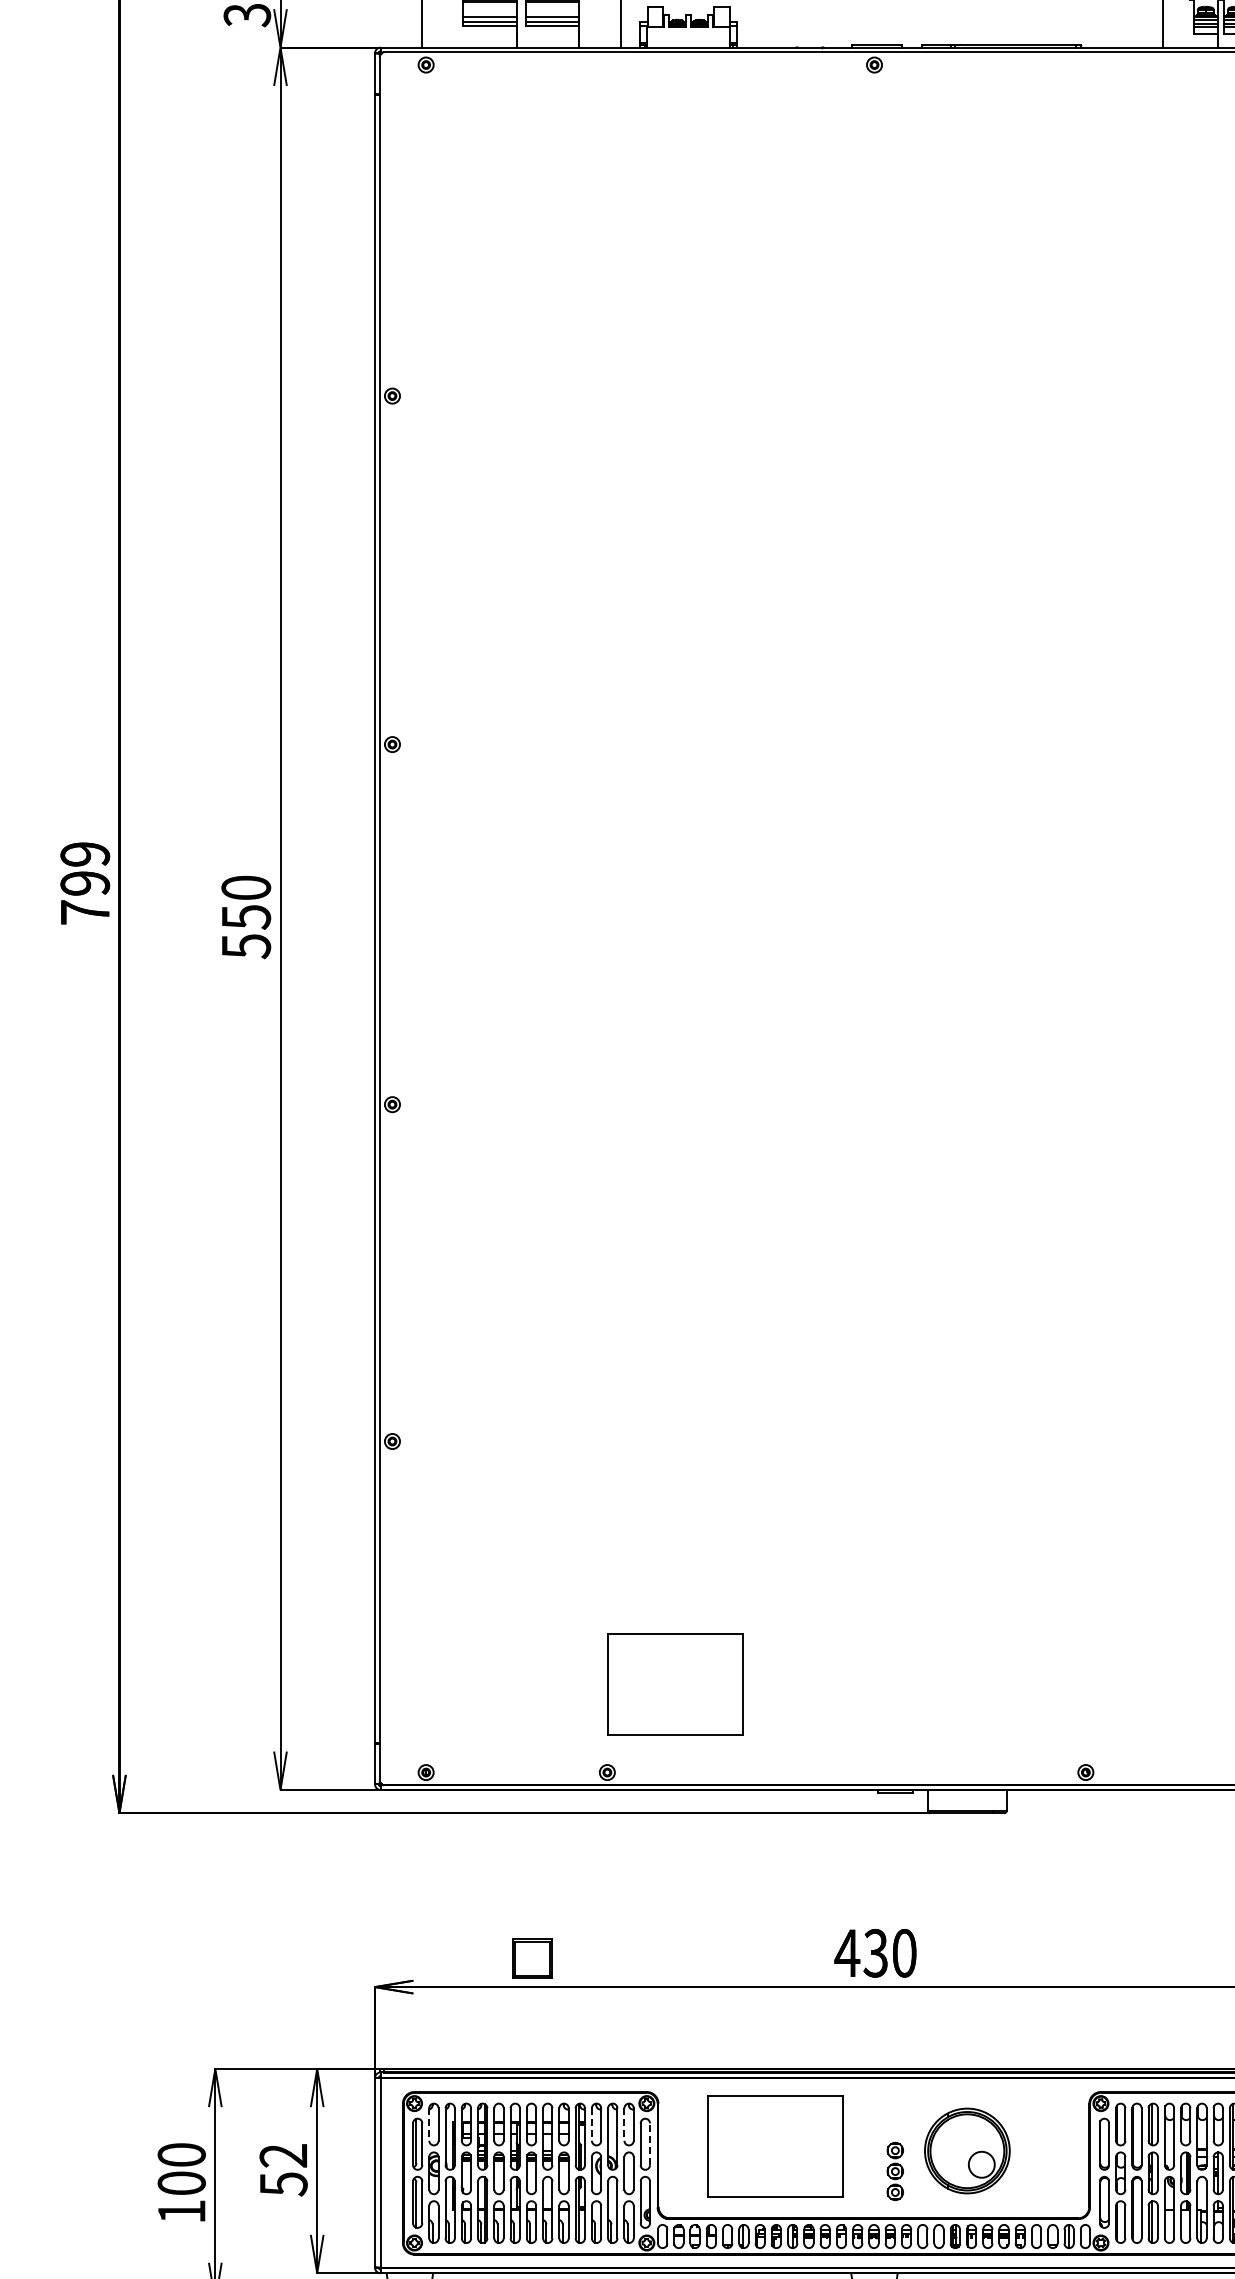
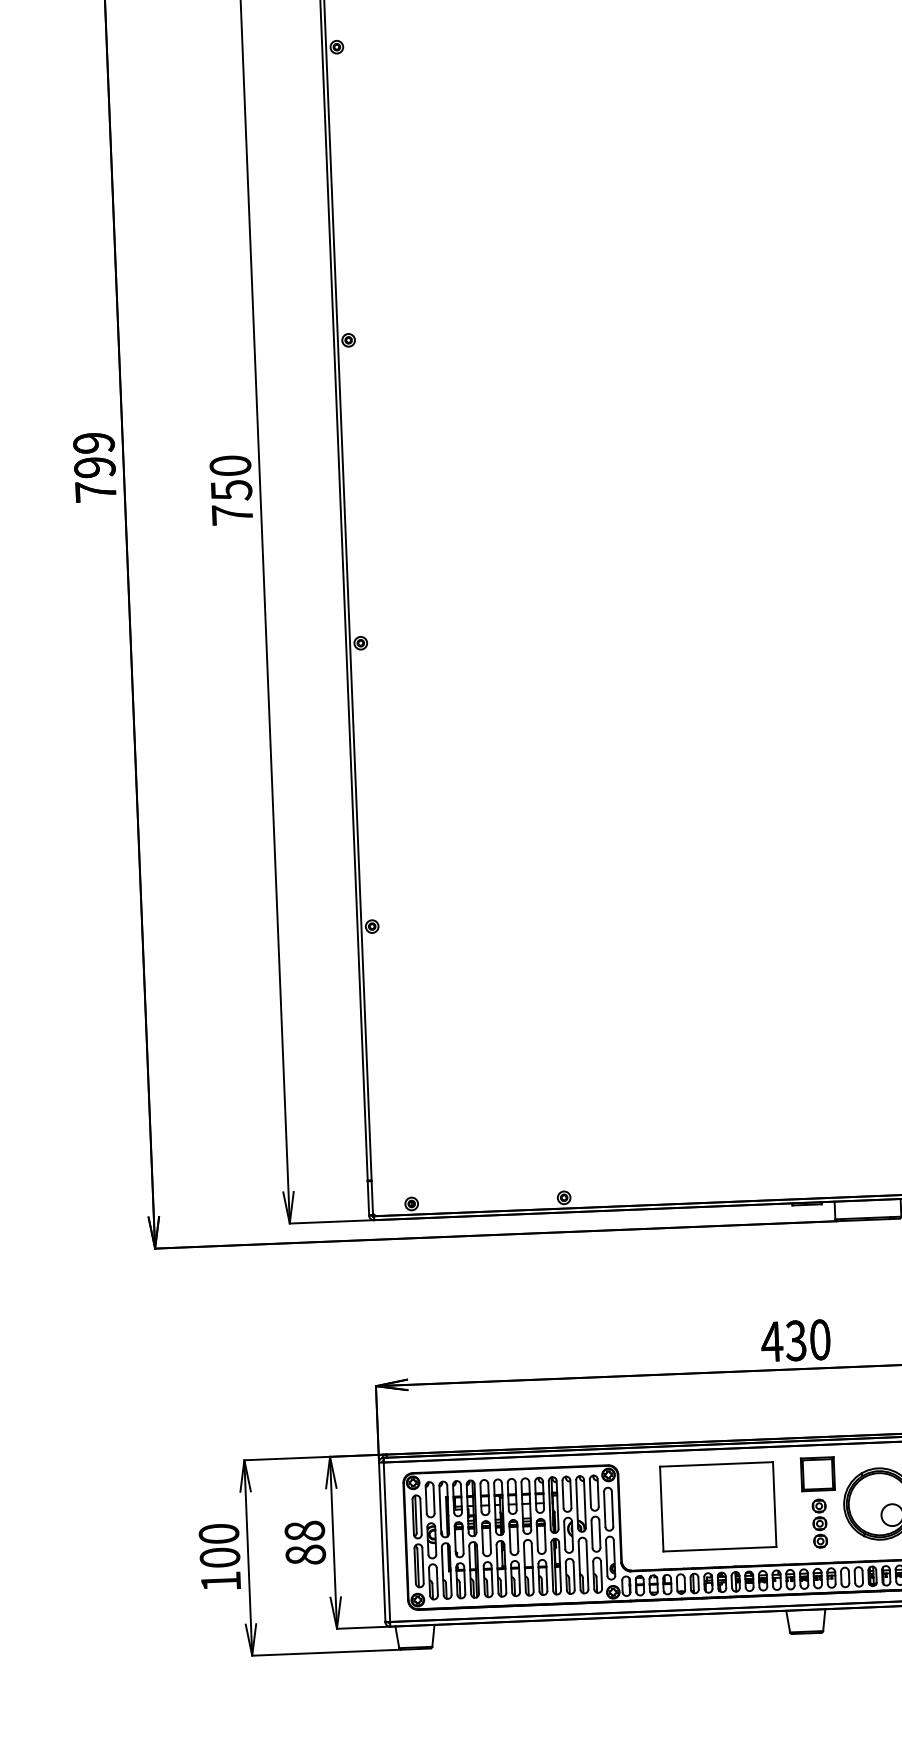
text: (246, 946) -> (232, 515), 550 -> 750
part: (675, 1684) -> (618, 1121), removed
part: (532, 1958) -> (818, 1474), moved
line: (429, 2125) -> (426, 1500), dashed -> solid
line: (591, 2125) -> (562, 1495), dashed -> solid
line: (624, 2125) -> (590, 1494), dashed -> solid
line: (649, 2144) -> (612, 1509), dashed -> solid
text: (283, 2170) -> (305, 1543), 52 -> 88

